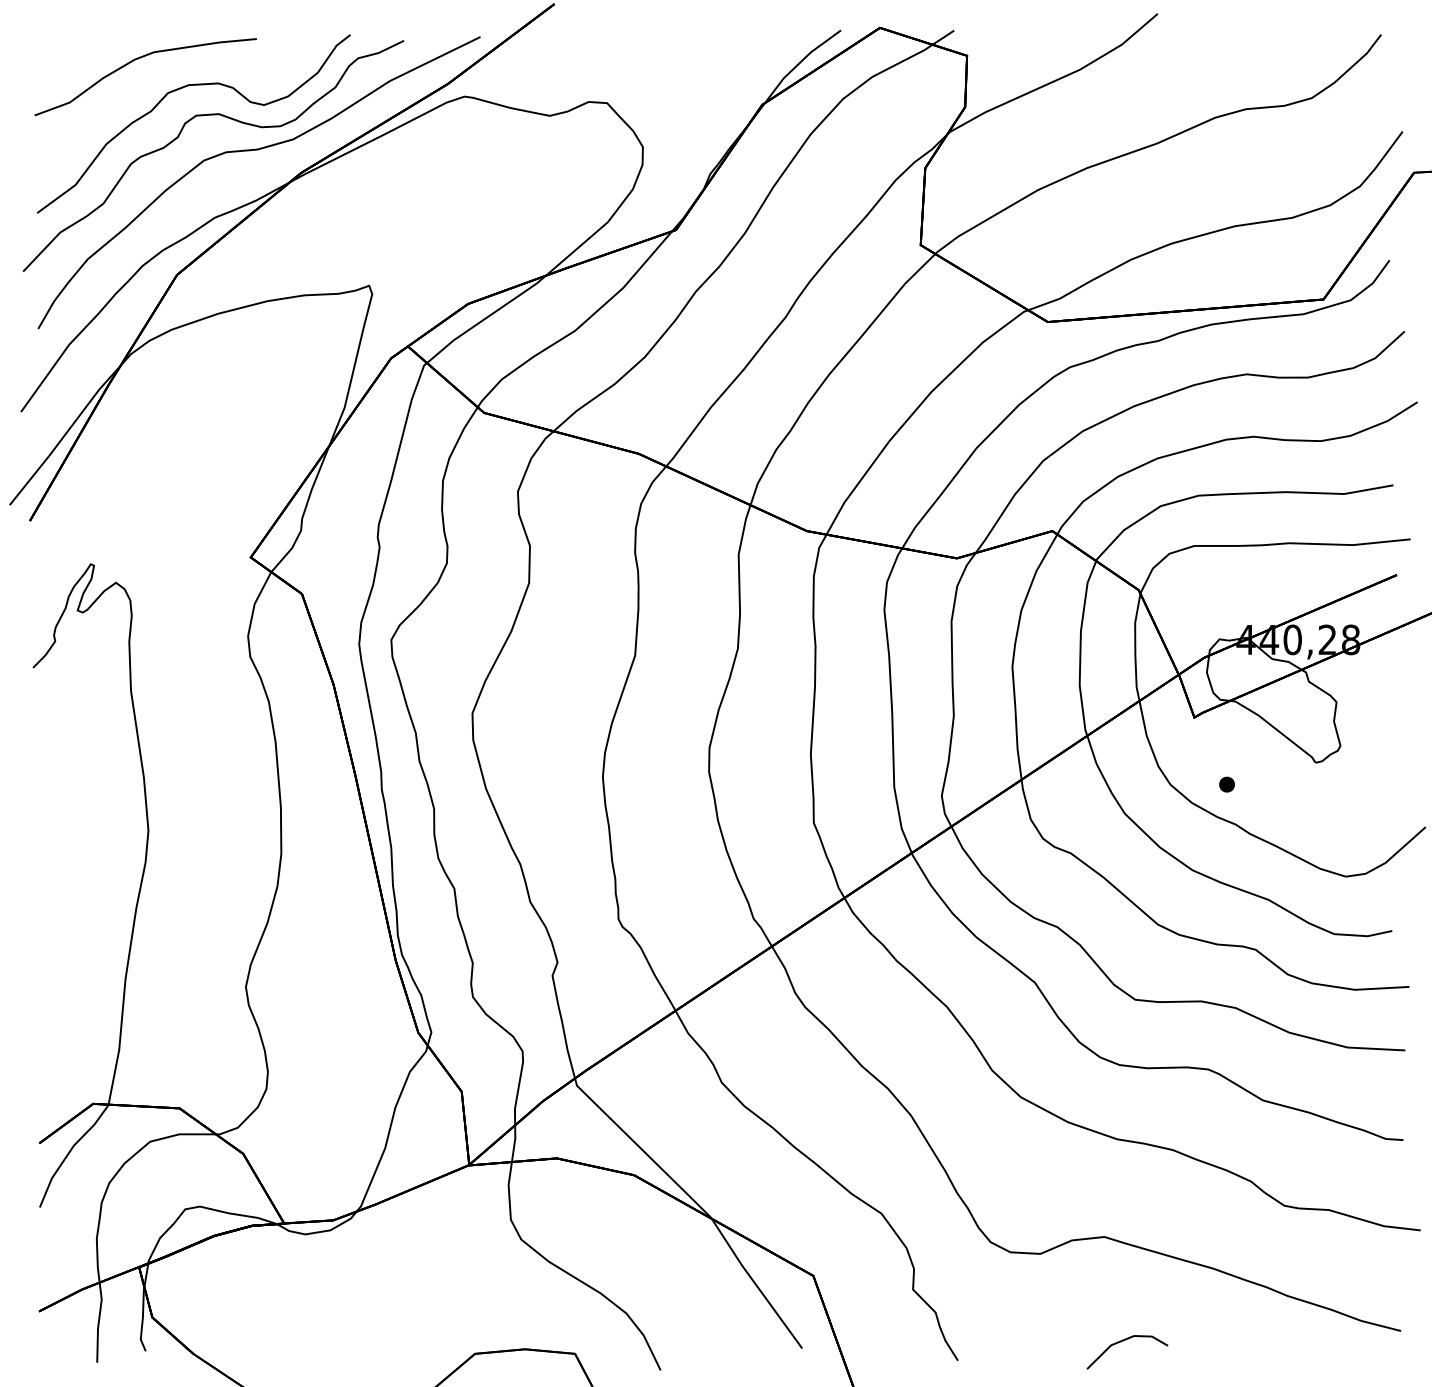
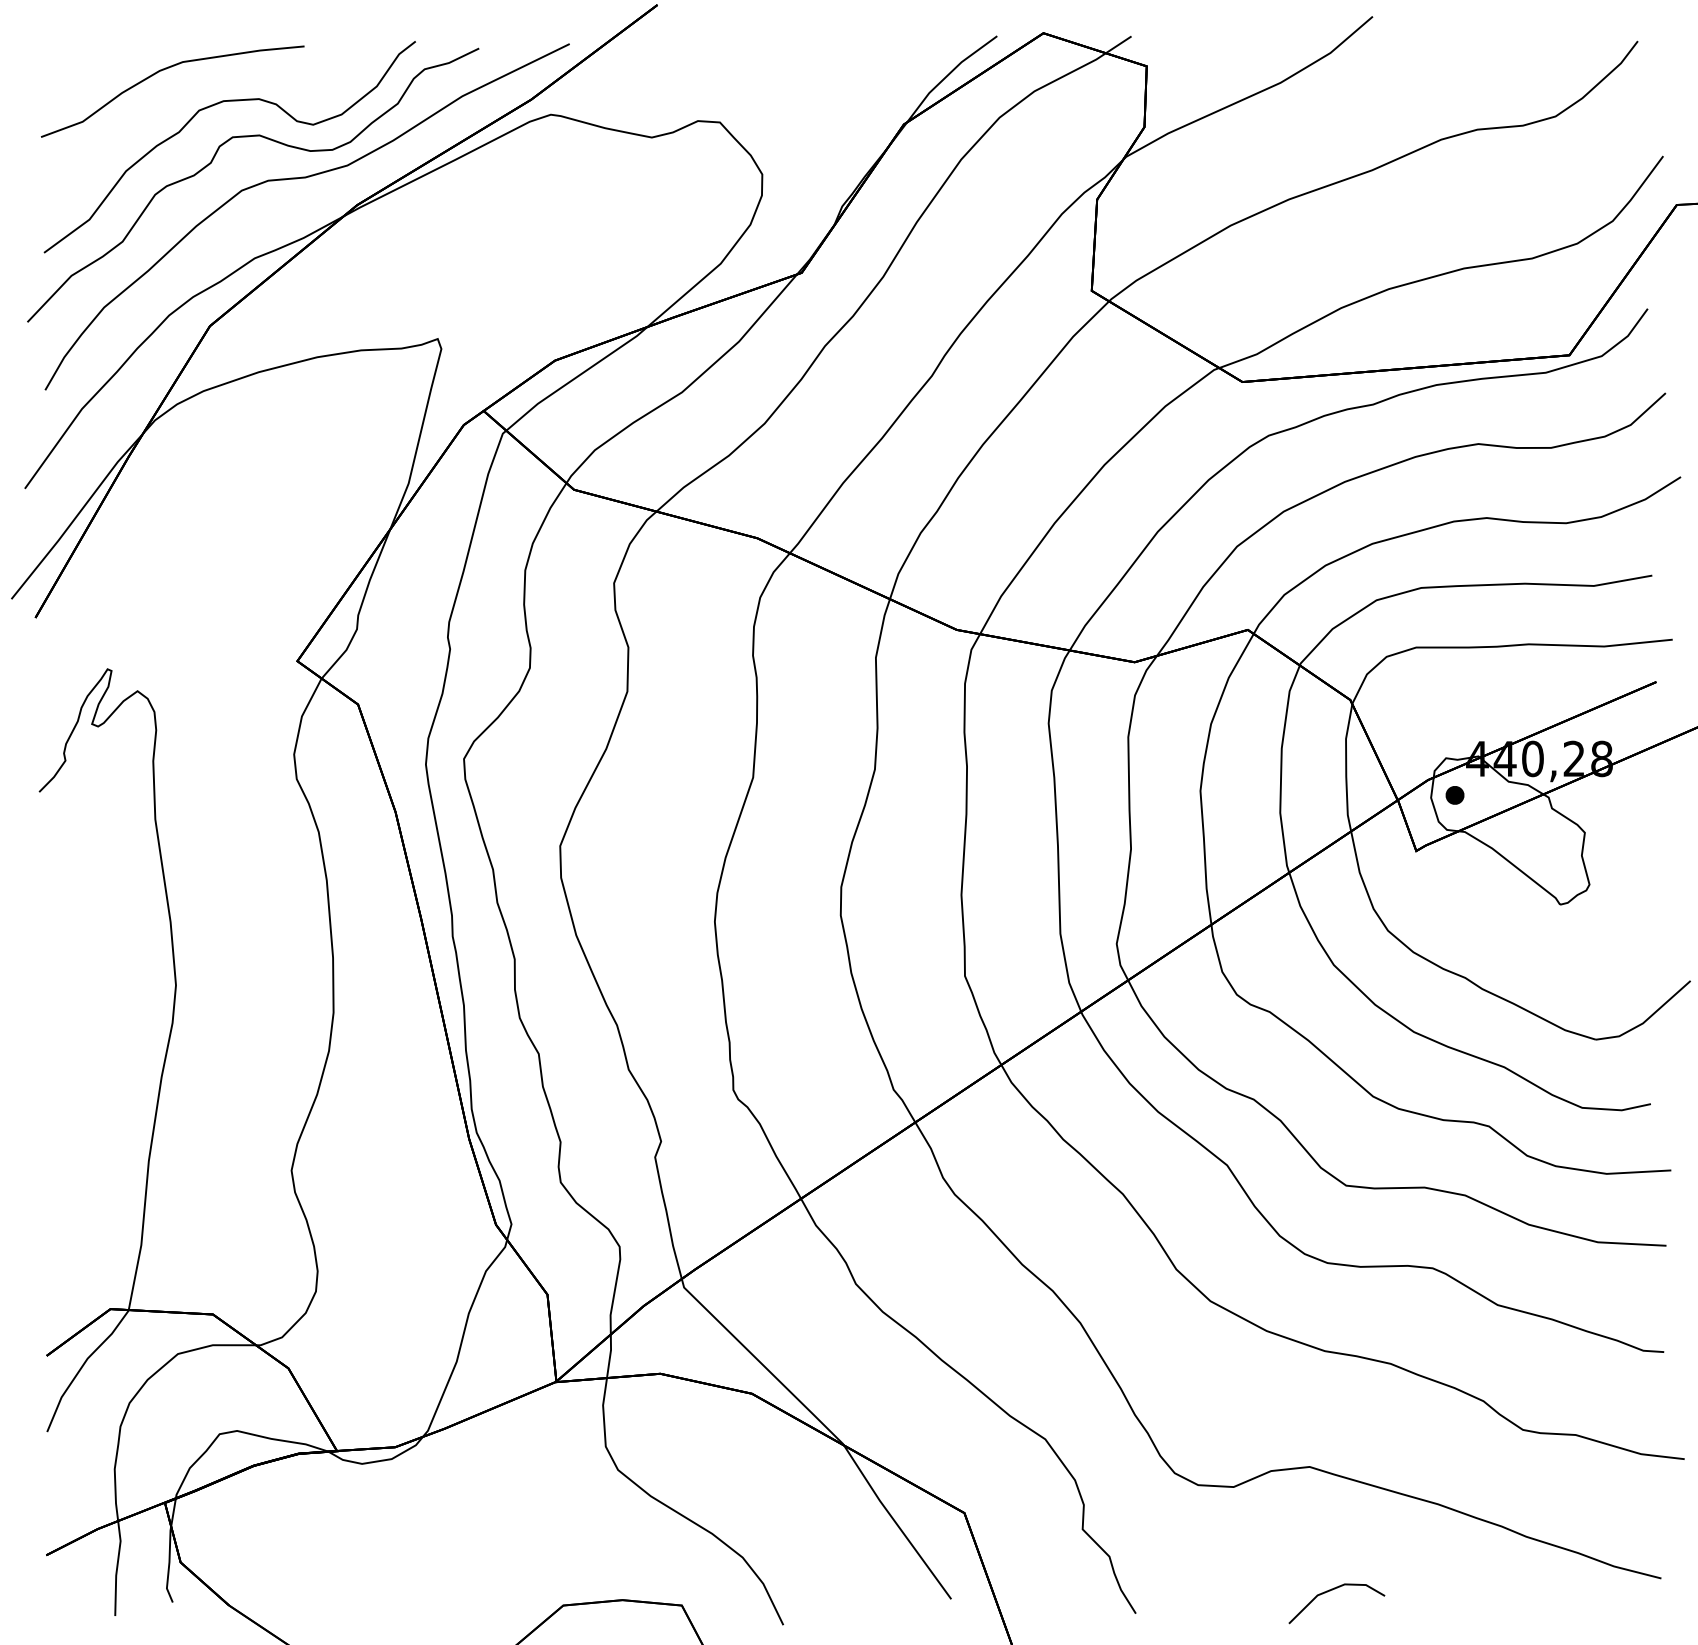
part: (1226, 784) -> (1454, 795), moved

